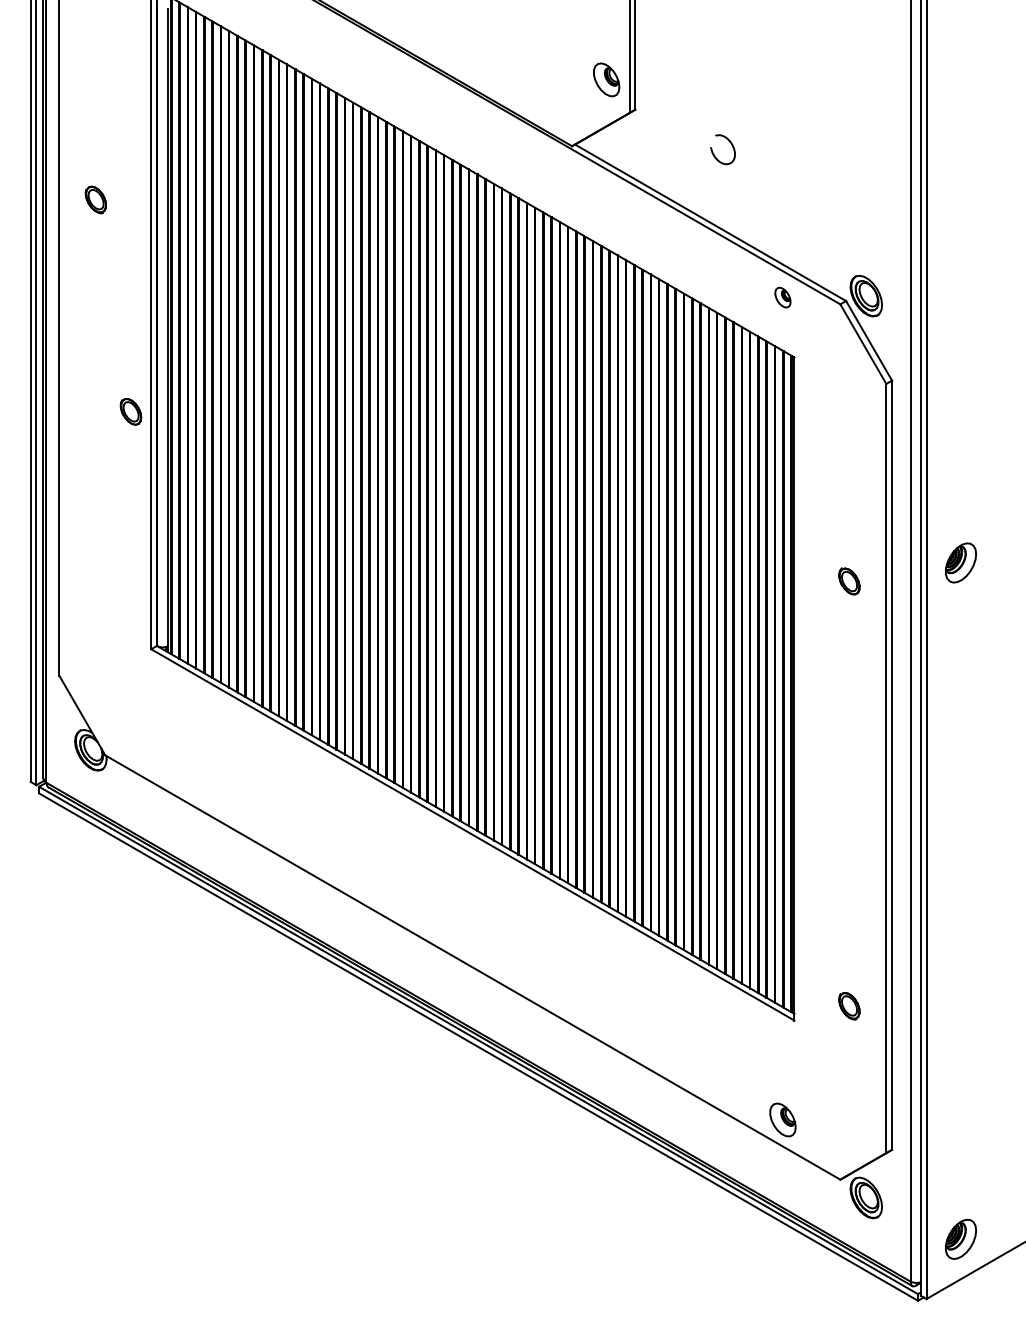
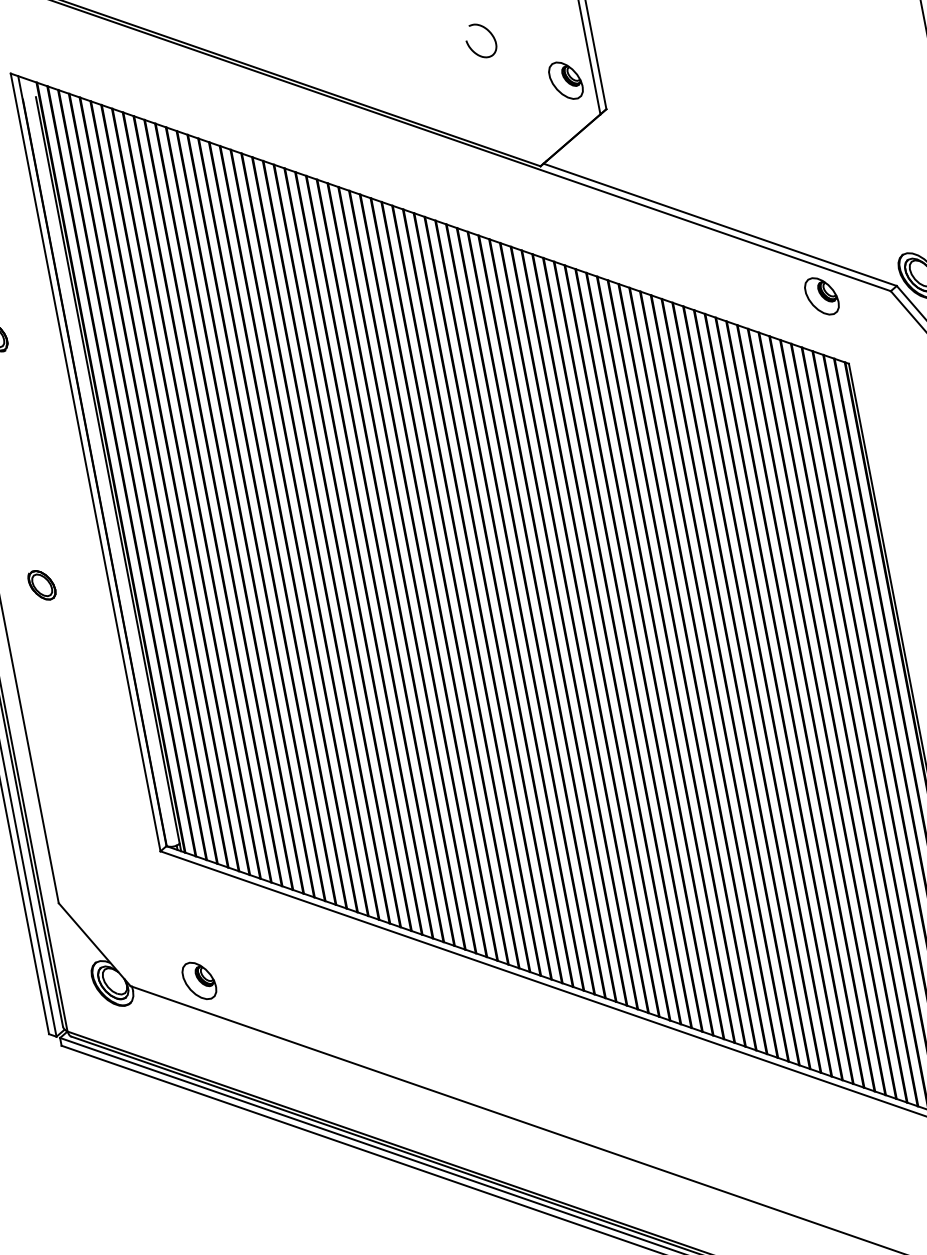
curve: (715, 155) -> (473, 49), moved
part: (782, 297) -> (821, 296), size x1.67
part: (130, 411) -> (41, 585), moved
part: (162, 761) -> (199, 980), added

